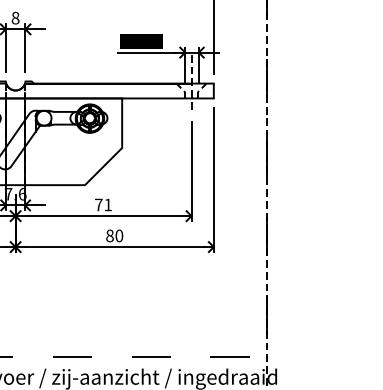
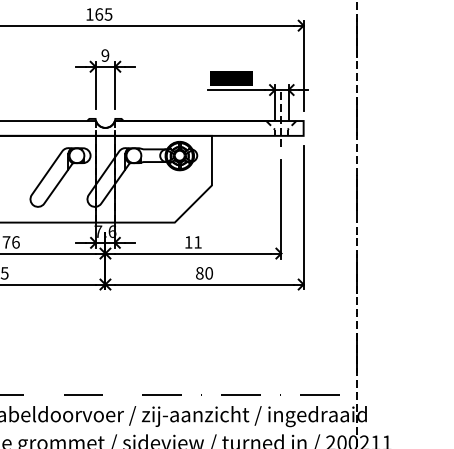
text: (15, 18) -> (105, 55), 8 -> 9
text: (98, 205) -> (188, 242), 71 -> 11

